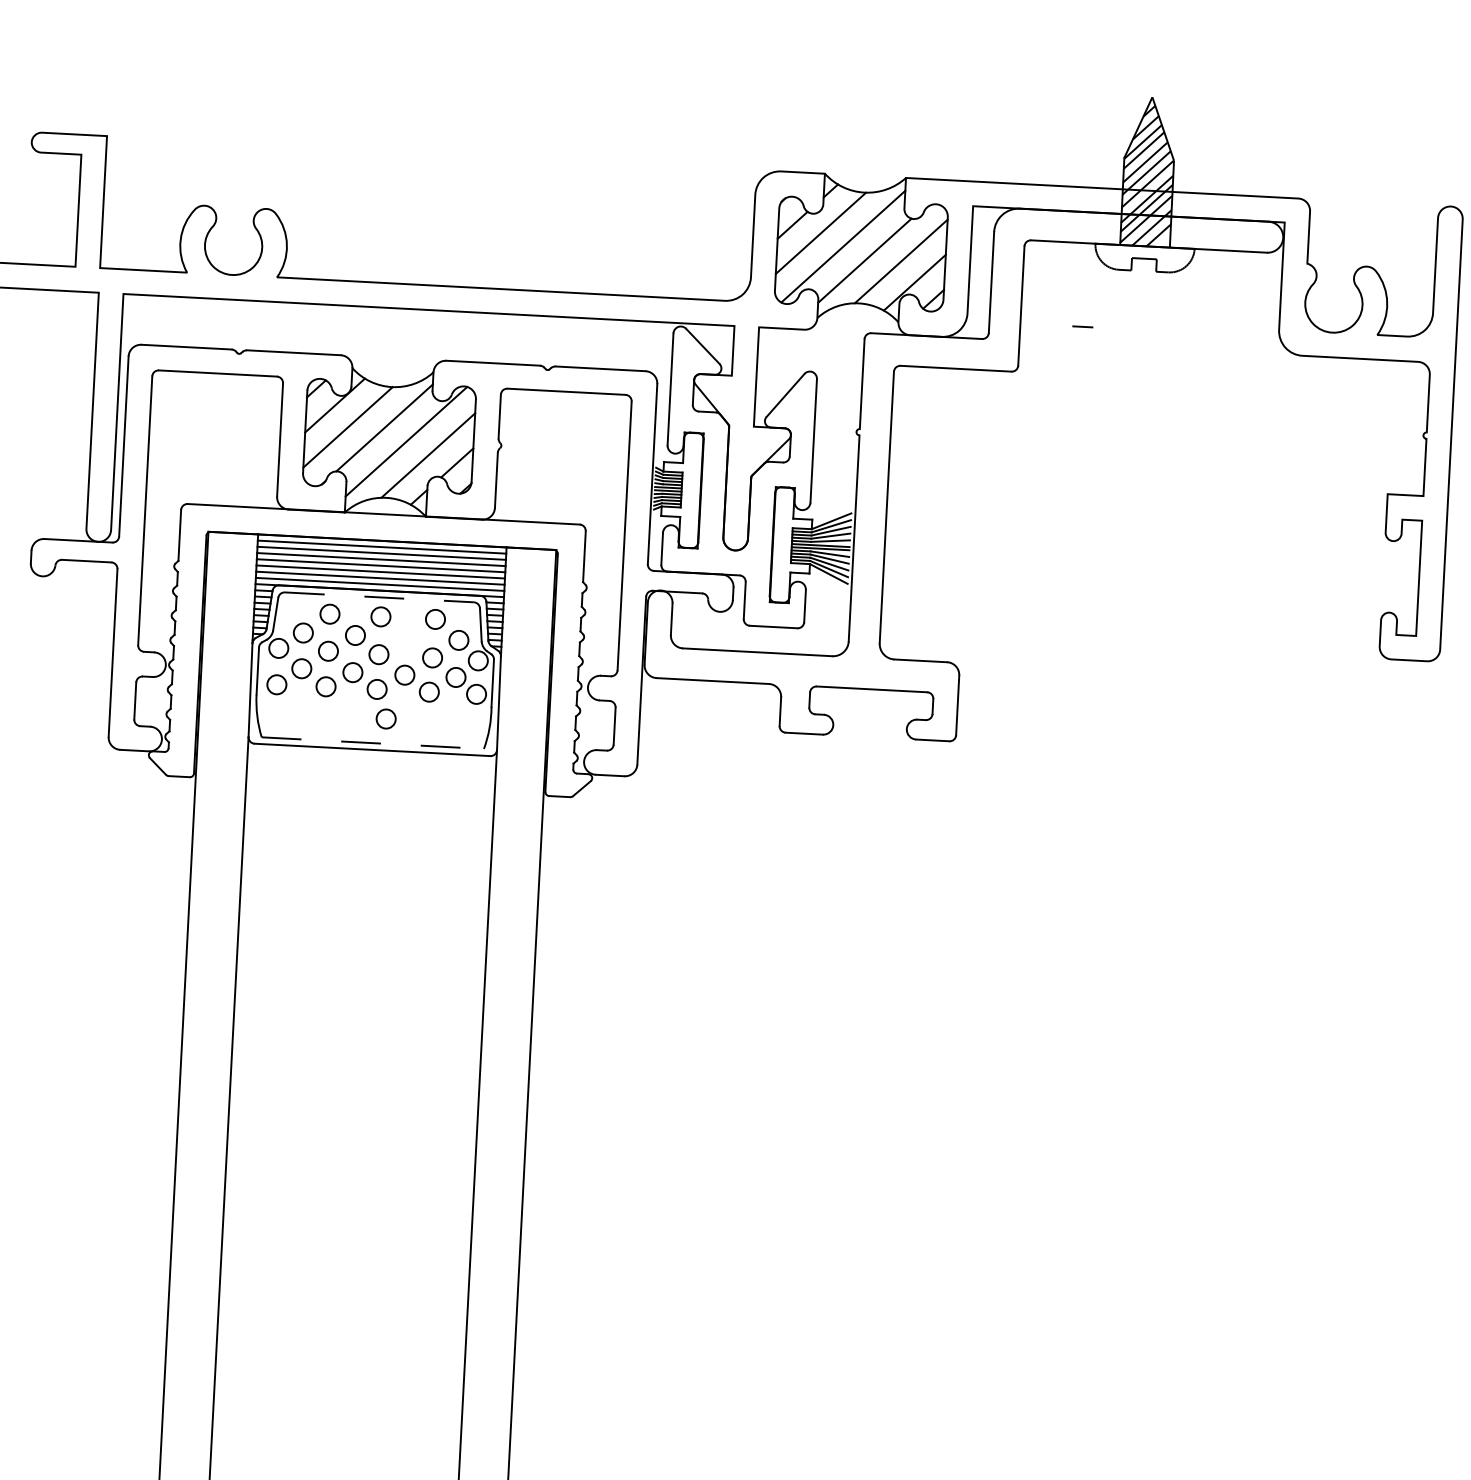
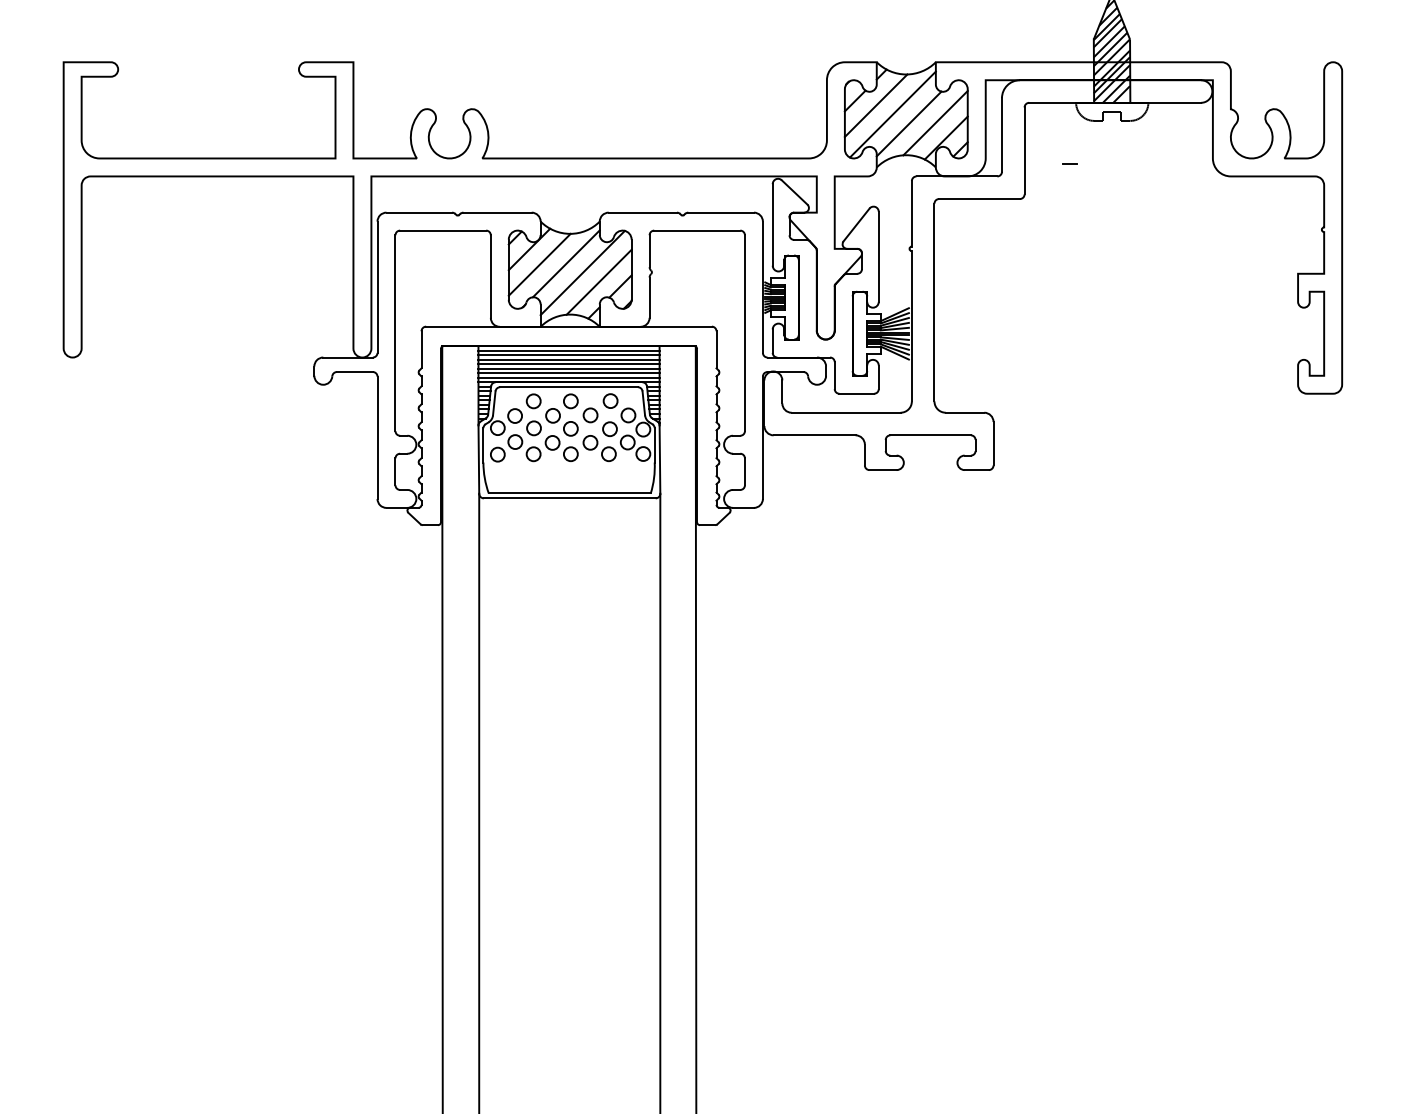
line: (380, 597) -> (569, 387), dashed -> solid
circle: (386, 719) -> (590, 415), moved
line: (372, 743) -> (569, 493), dashed -> solid

